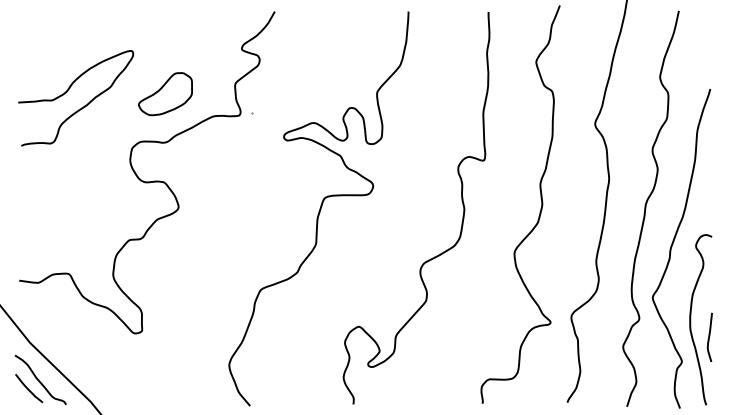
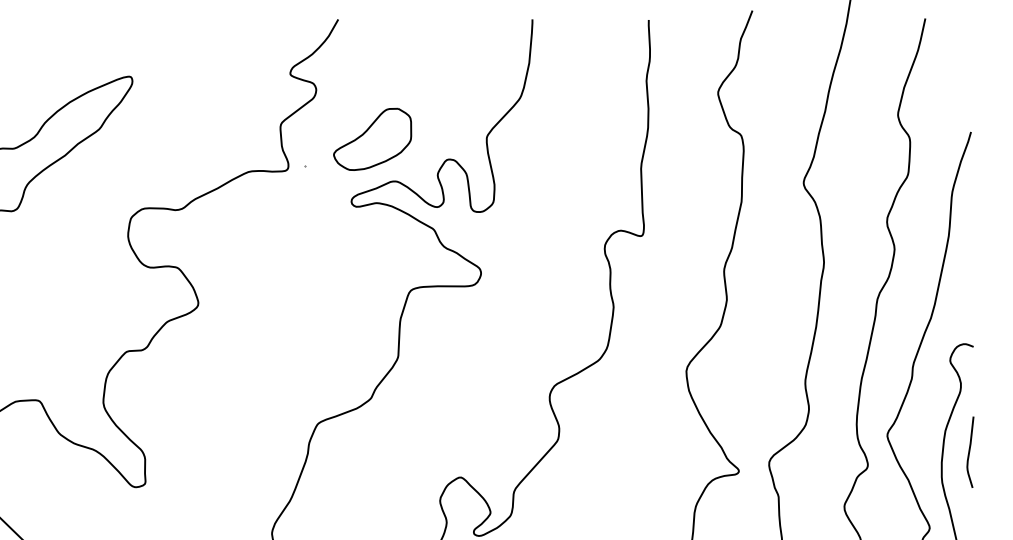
part: (165, 94) -> (372, 139), moved
curve: (709, 336) -> (969, 450), moved

